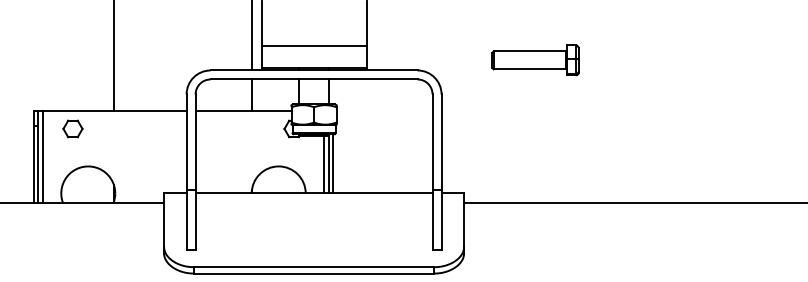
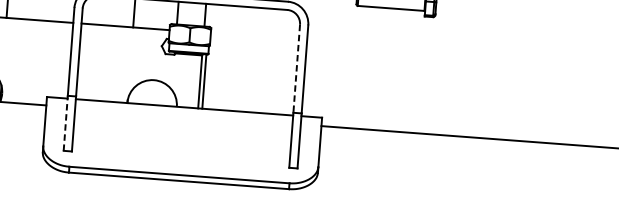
line: (432, 142) -> (296, 68), solid -> dashed
line: (324, 164) -> (196, 81), removed
line: (186, 220) -> (65, 123), solid -> dashed

